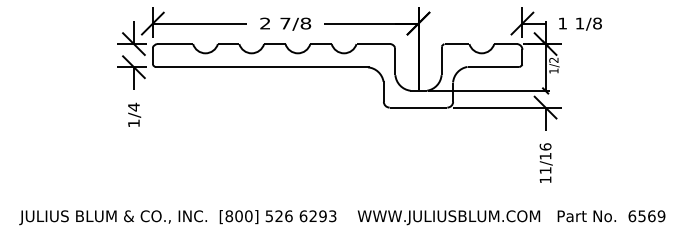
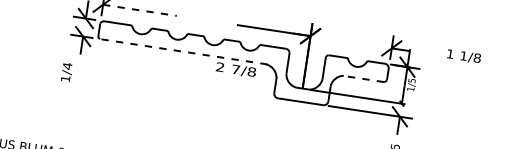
line: (200, 23) -> (140, 10), solid -> dashed
text: (285, 23) -> (236, 69), moved
text: (580, 23) -> (464, 56), moved
text: (553, 59) -> (411, 80), 1/2 -> 1/5
line: (262, 67) -> (183, 52), solid -> dashed
line: (493, 67) -> (363, 79), solid -> dashed
text: (134, 114) -> (67, 71), moved

